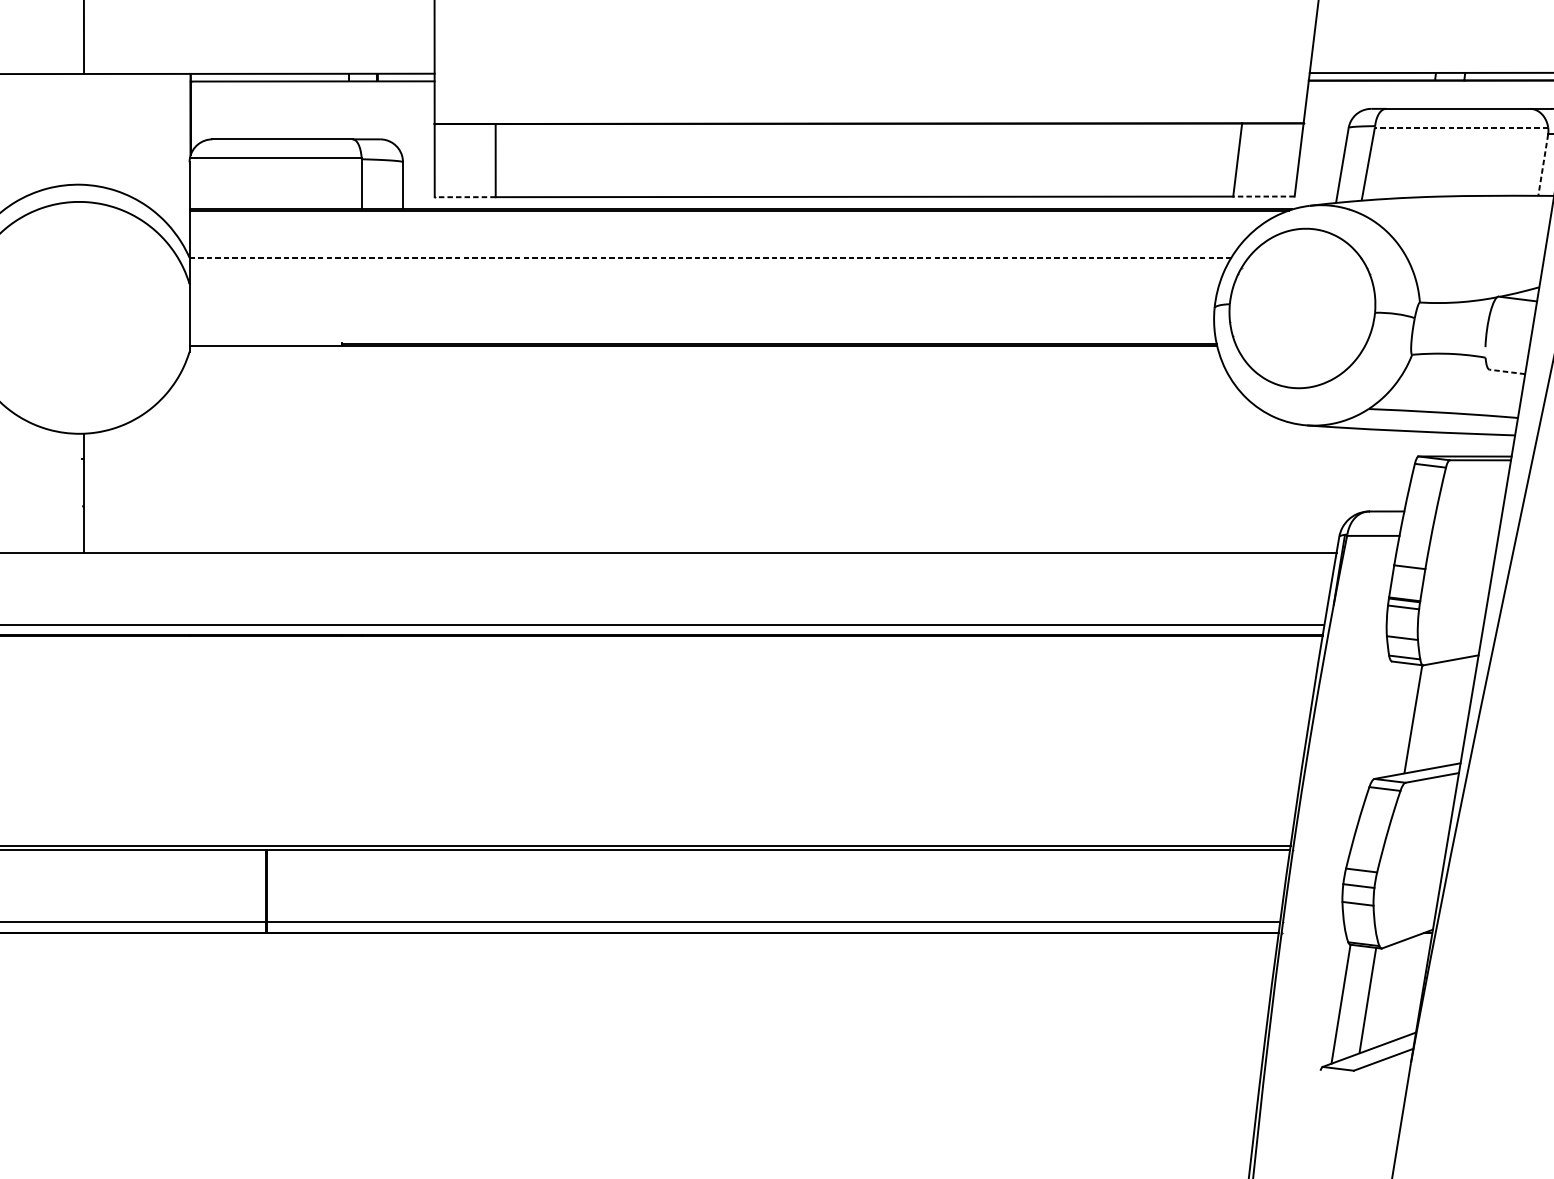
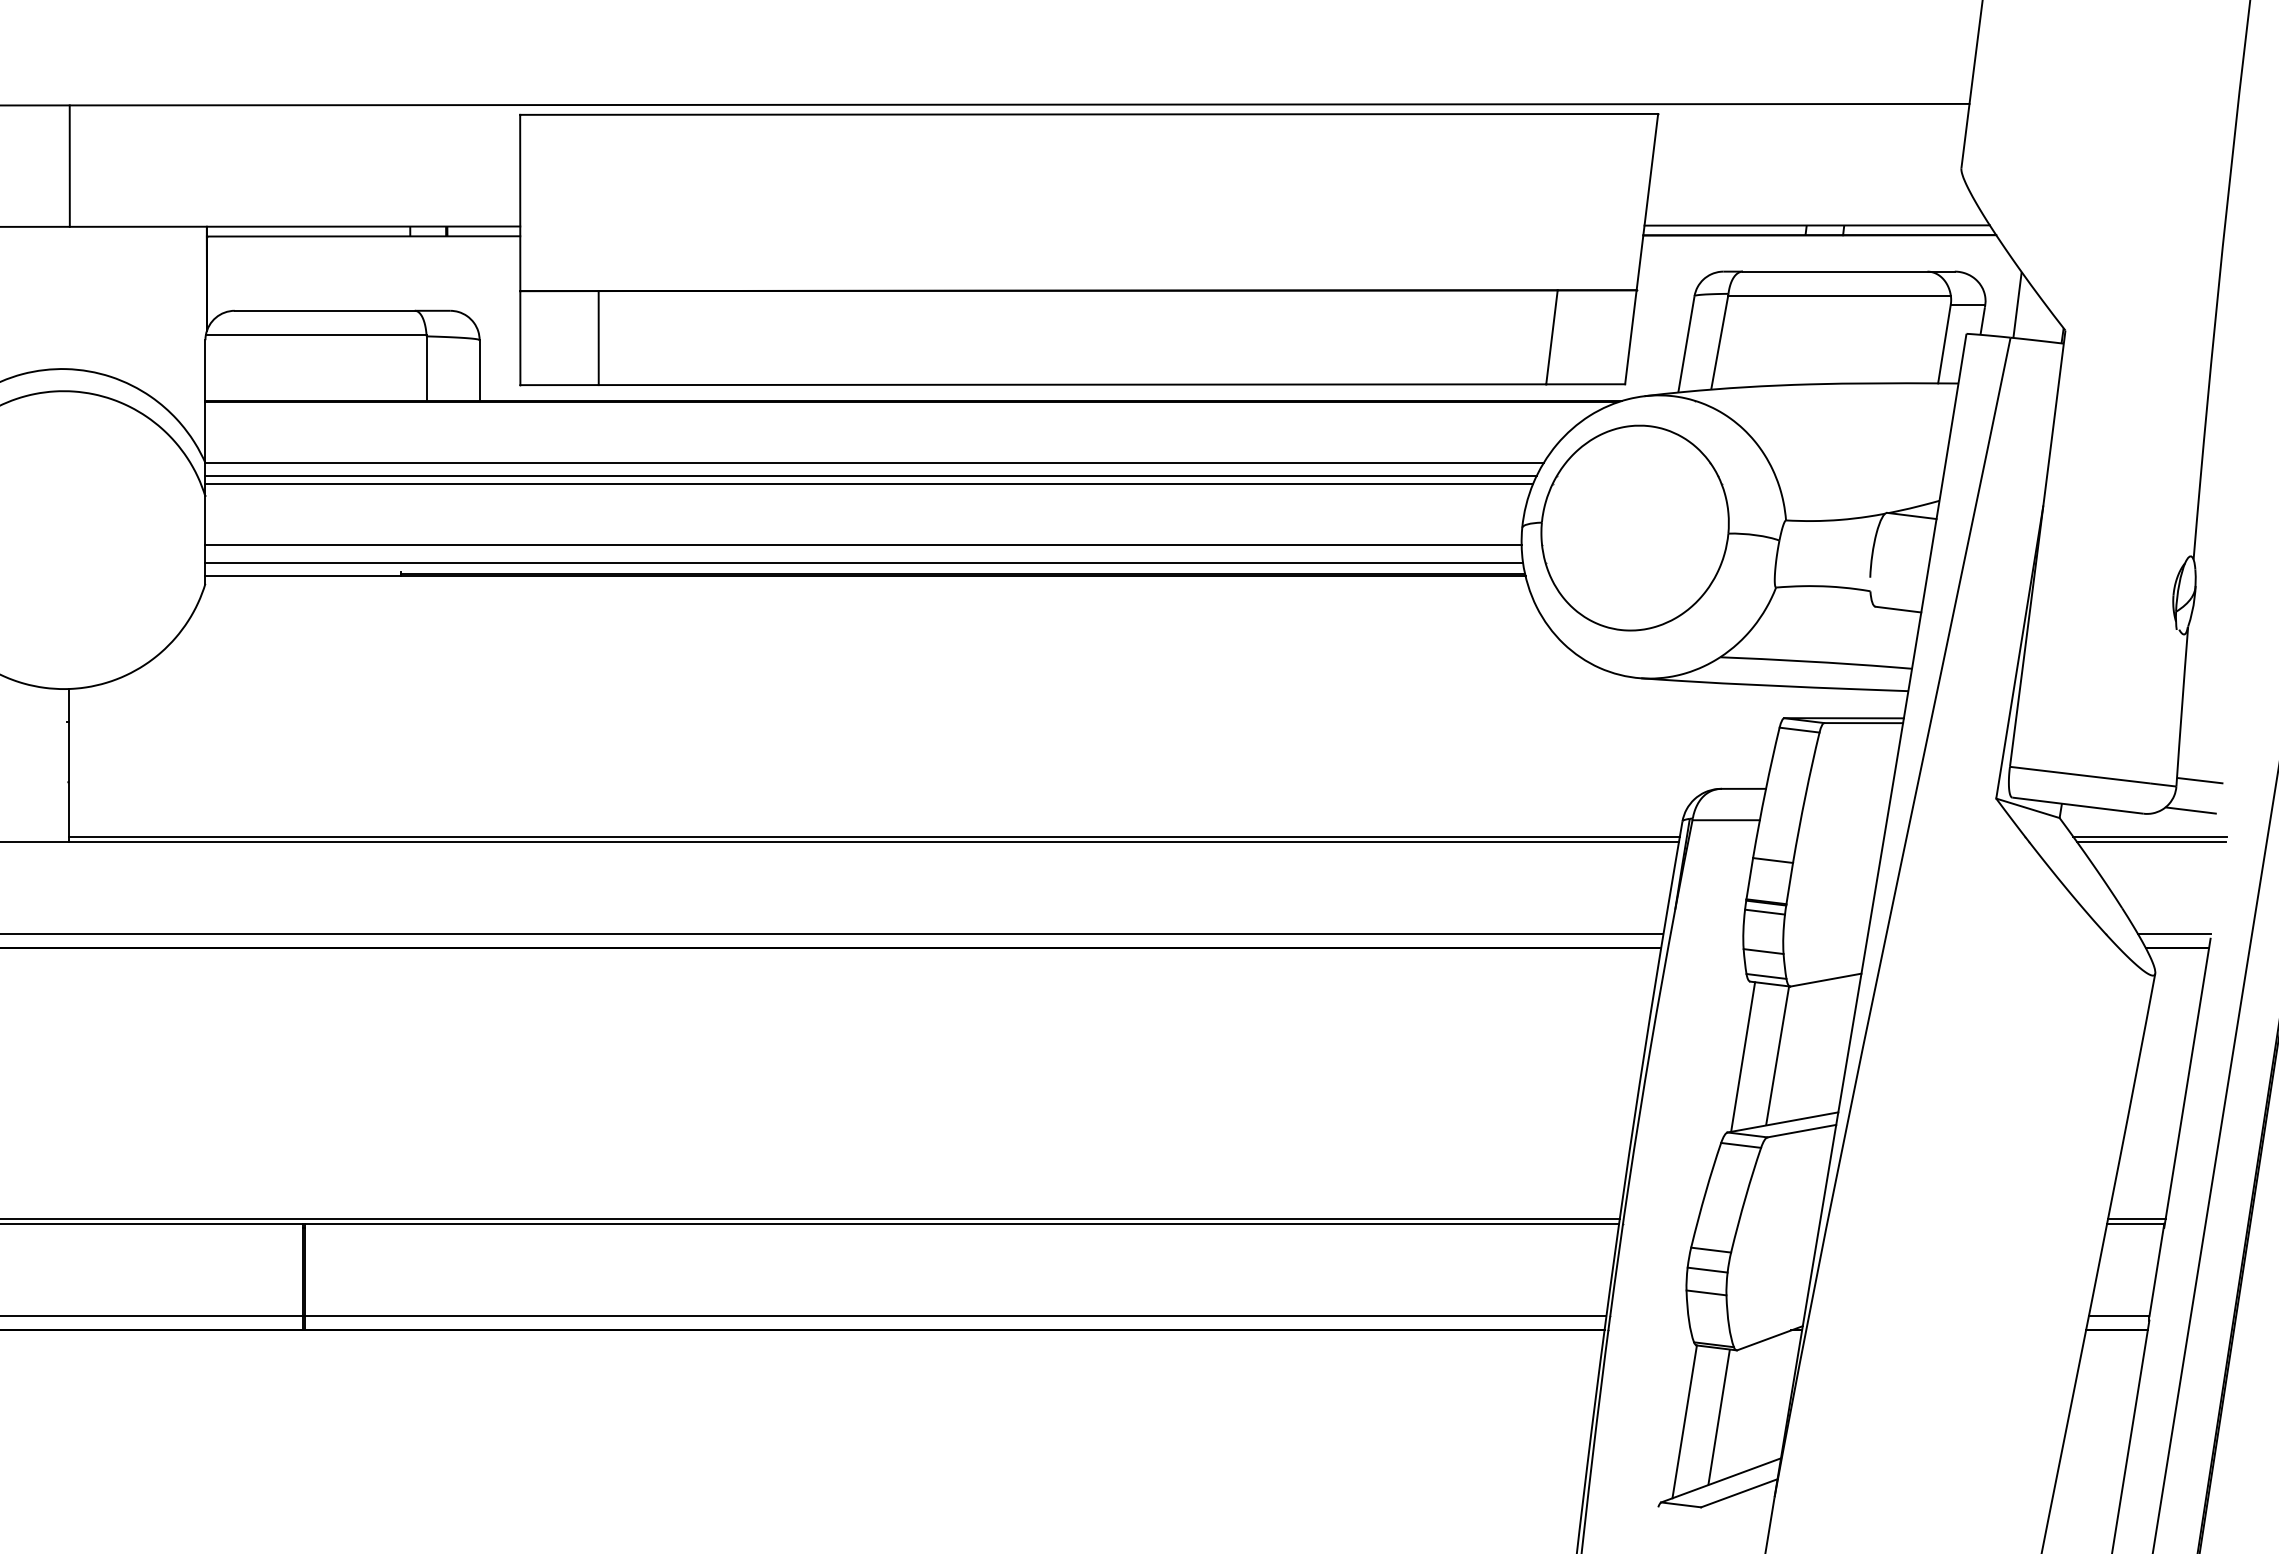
line: (1461, 127) -> (1839, 295), dashed -> solid
line: (1543, 164) -> (1944, 343), dashed -> solid
line: (1263, 196) -> (1585, 384), dashed -> solid
line: (465, 197) -> (559, 385), dashed -> solid
line: (711, 258) -> (875, 463), dashed -> solid
line: (707, 268) -> (870, 476), added
line: (705, 274) -> (868, 484), added
line: (701, 322) -> (863, 545), added
line: (702, 336) -> (864, 563), added
line: (1506, 371) -> (1897, 609), dashed -> solid
line: (710, 548) -> (874, 836), added
line: (1386, 719) -> (1743, 1056), added

